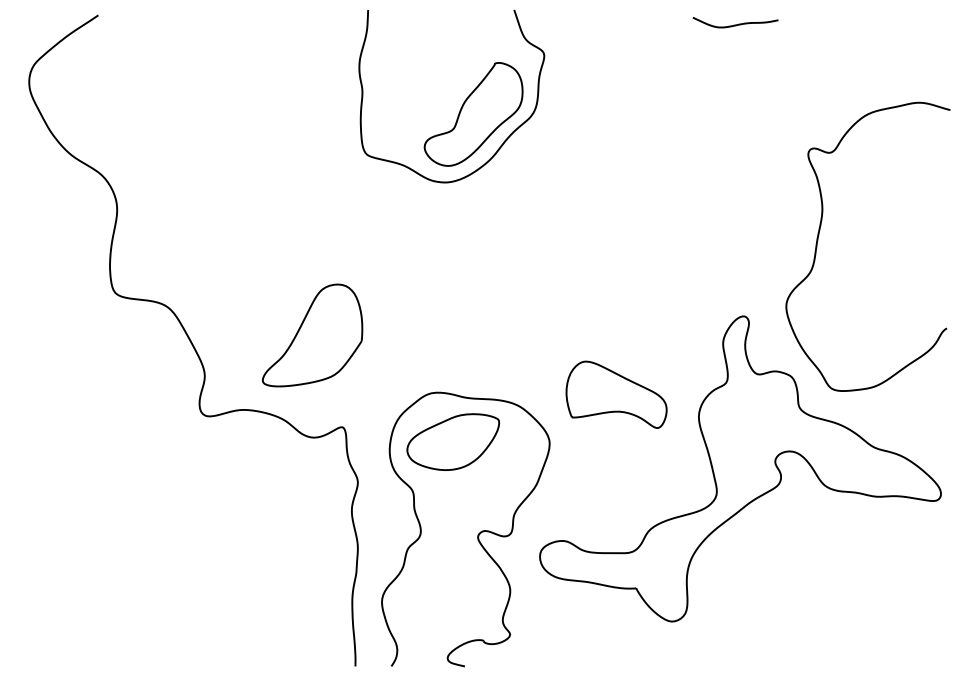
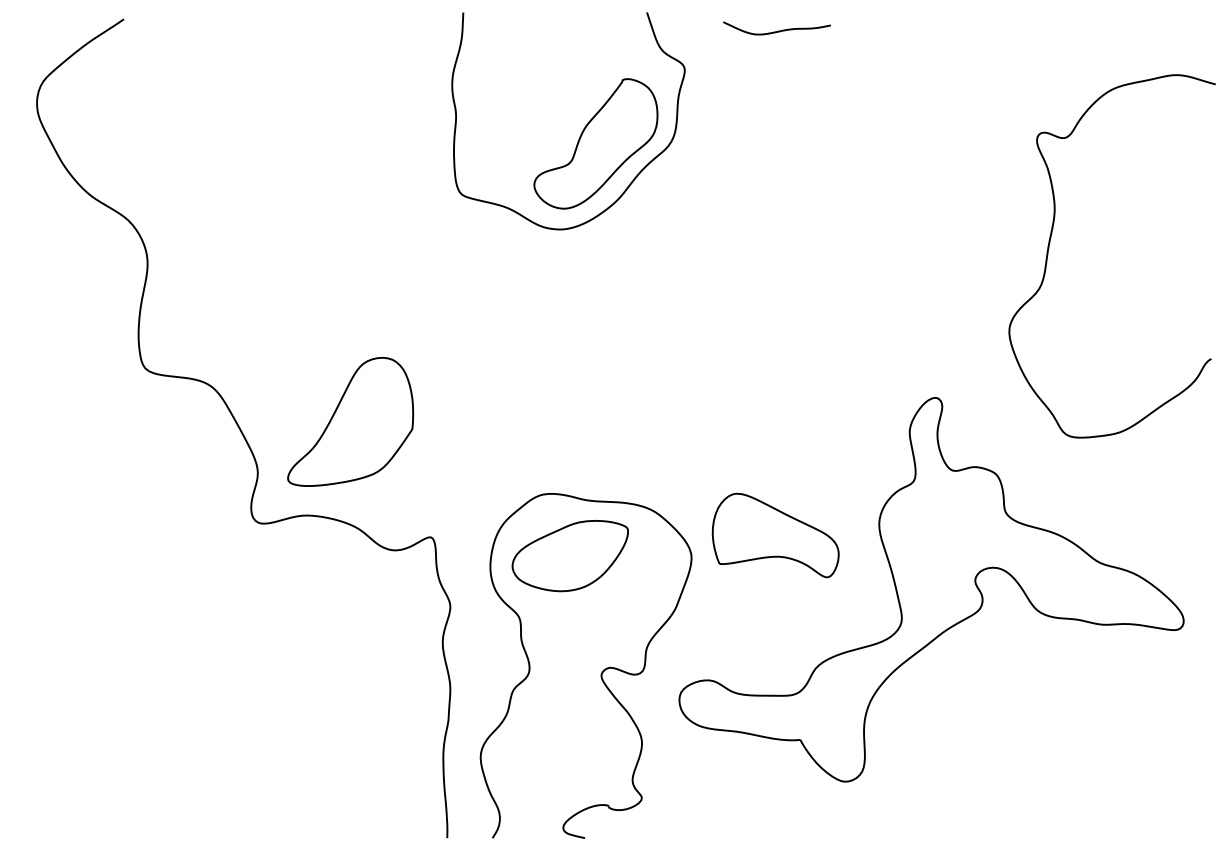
curve: (735, 24) -> (776, 30), moved
curve: (819, 235) -> (1051, 242), moved
part: (312, 335) -> (350, 421), moved
part: (616, 394) -> (775, 535), moved

